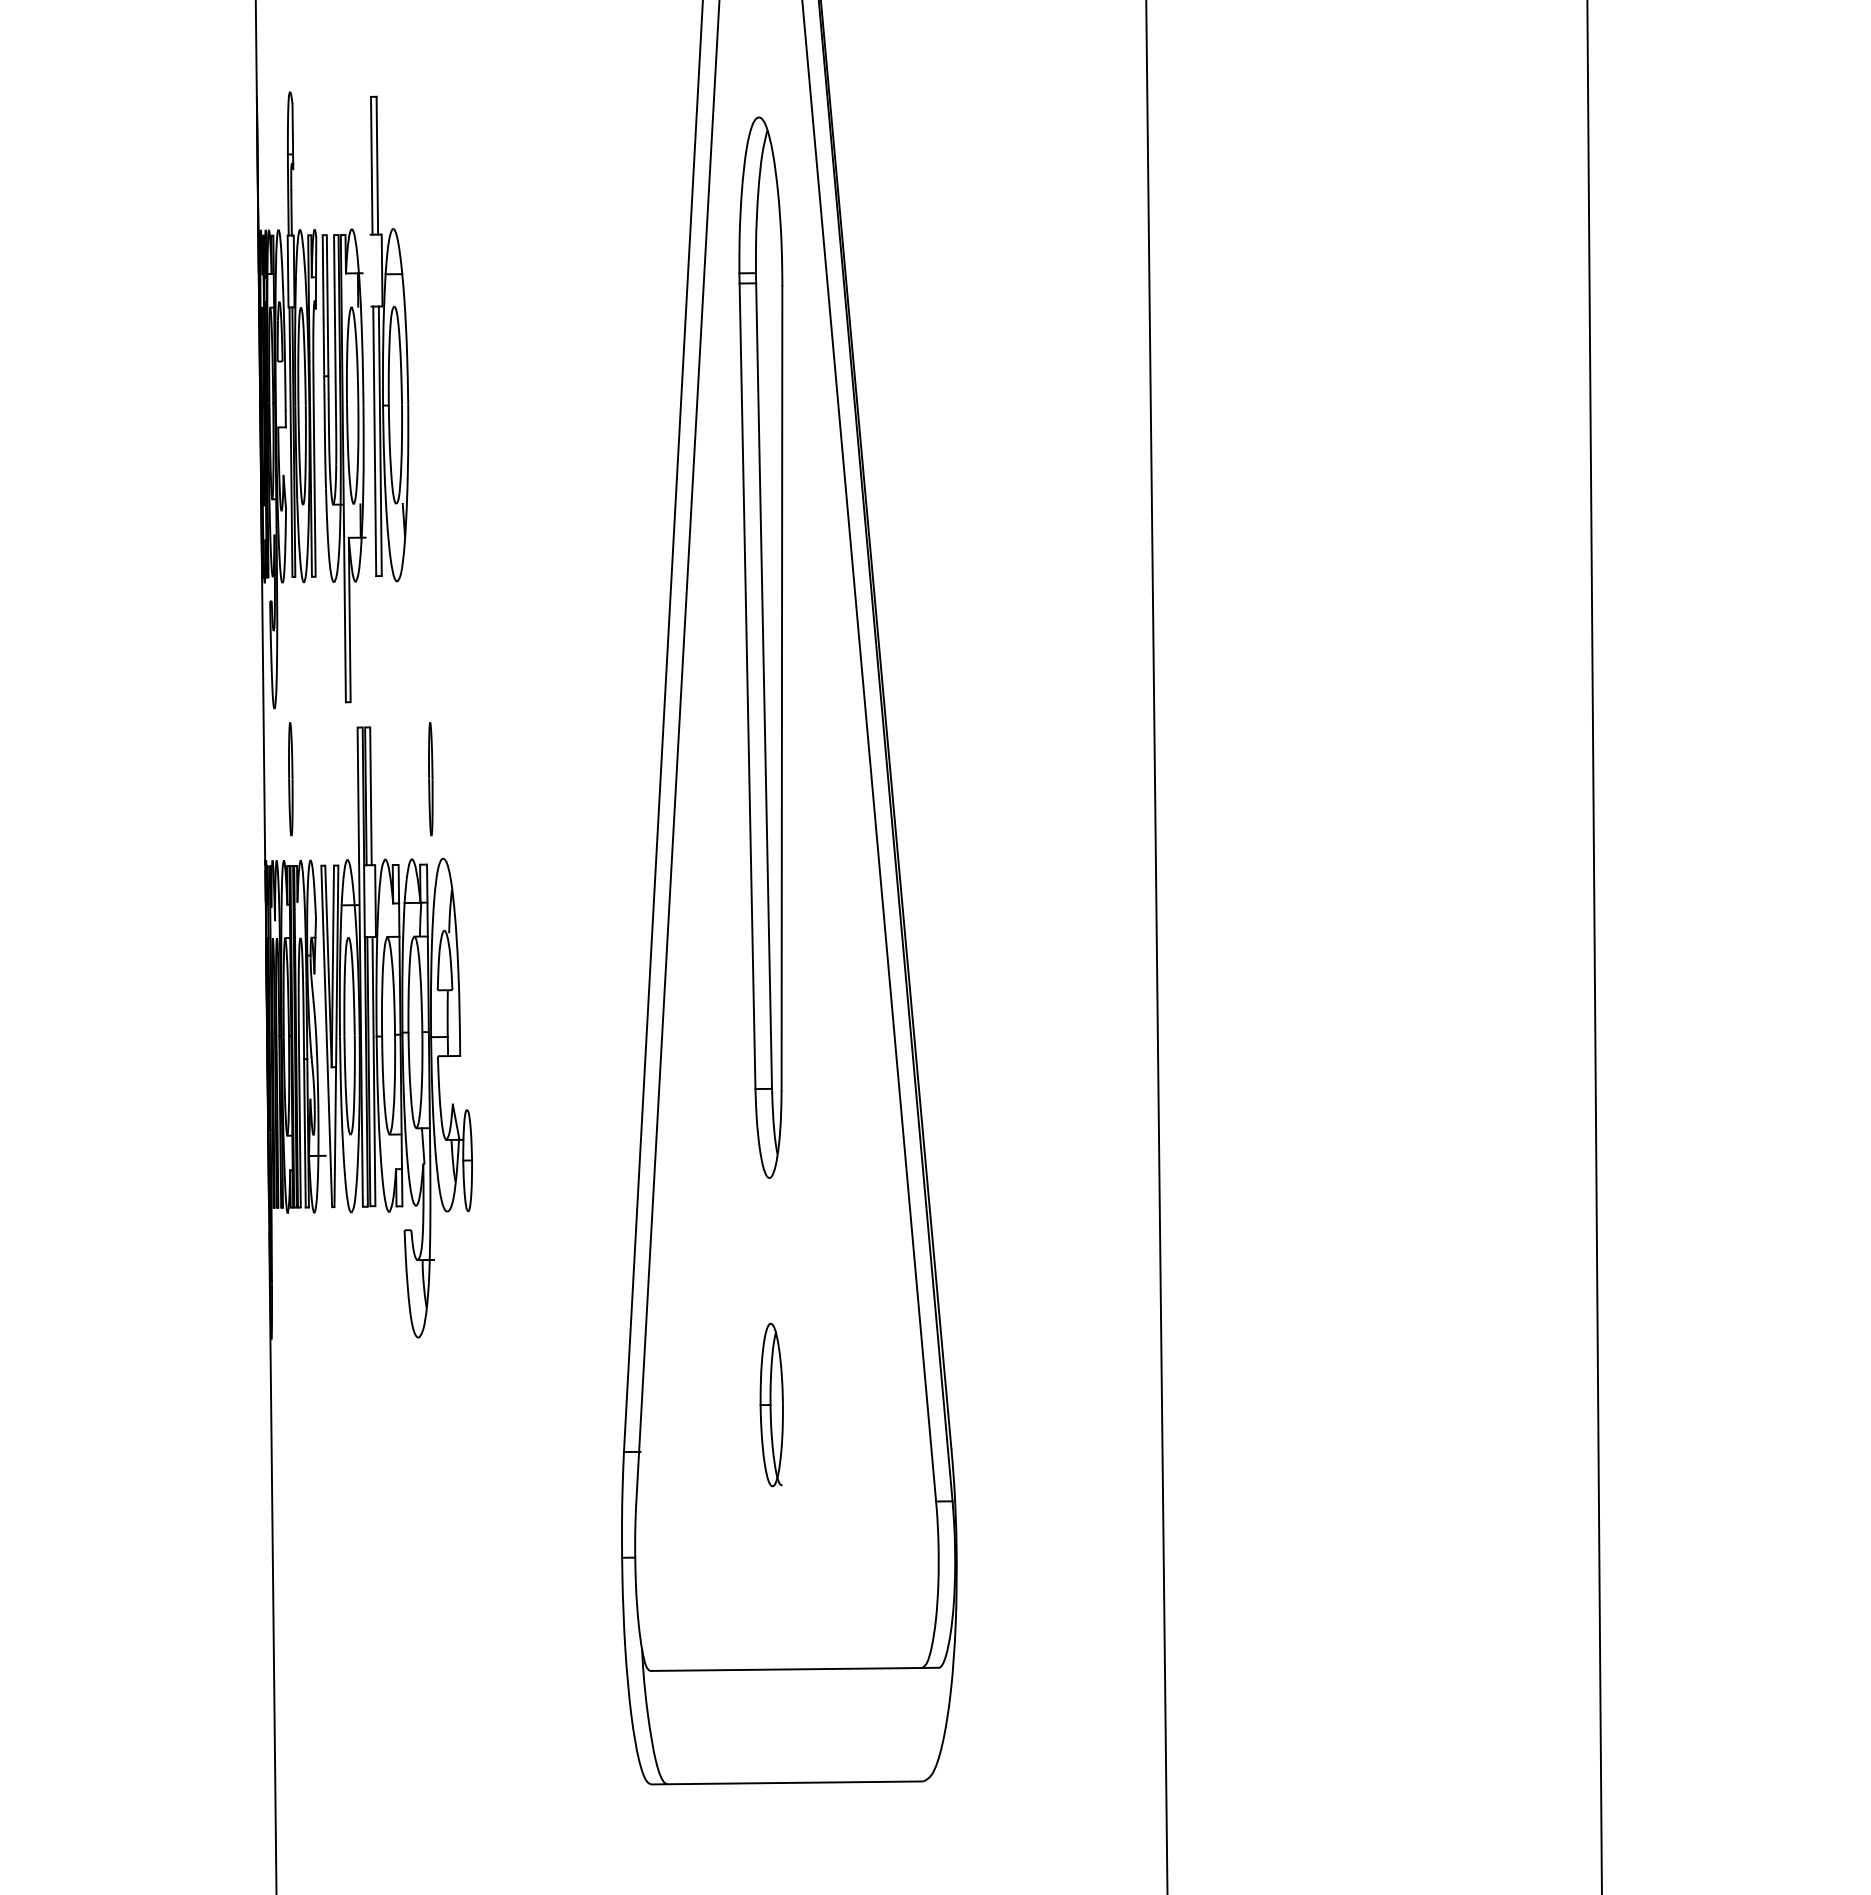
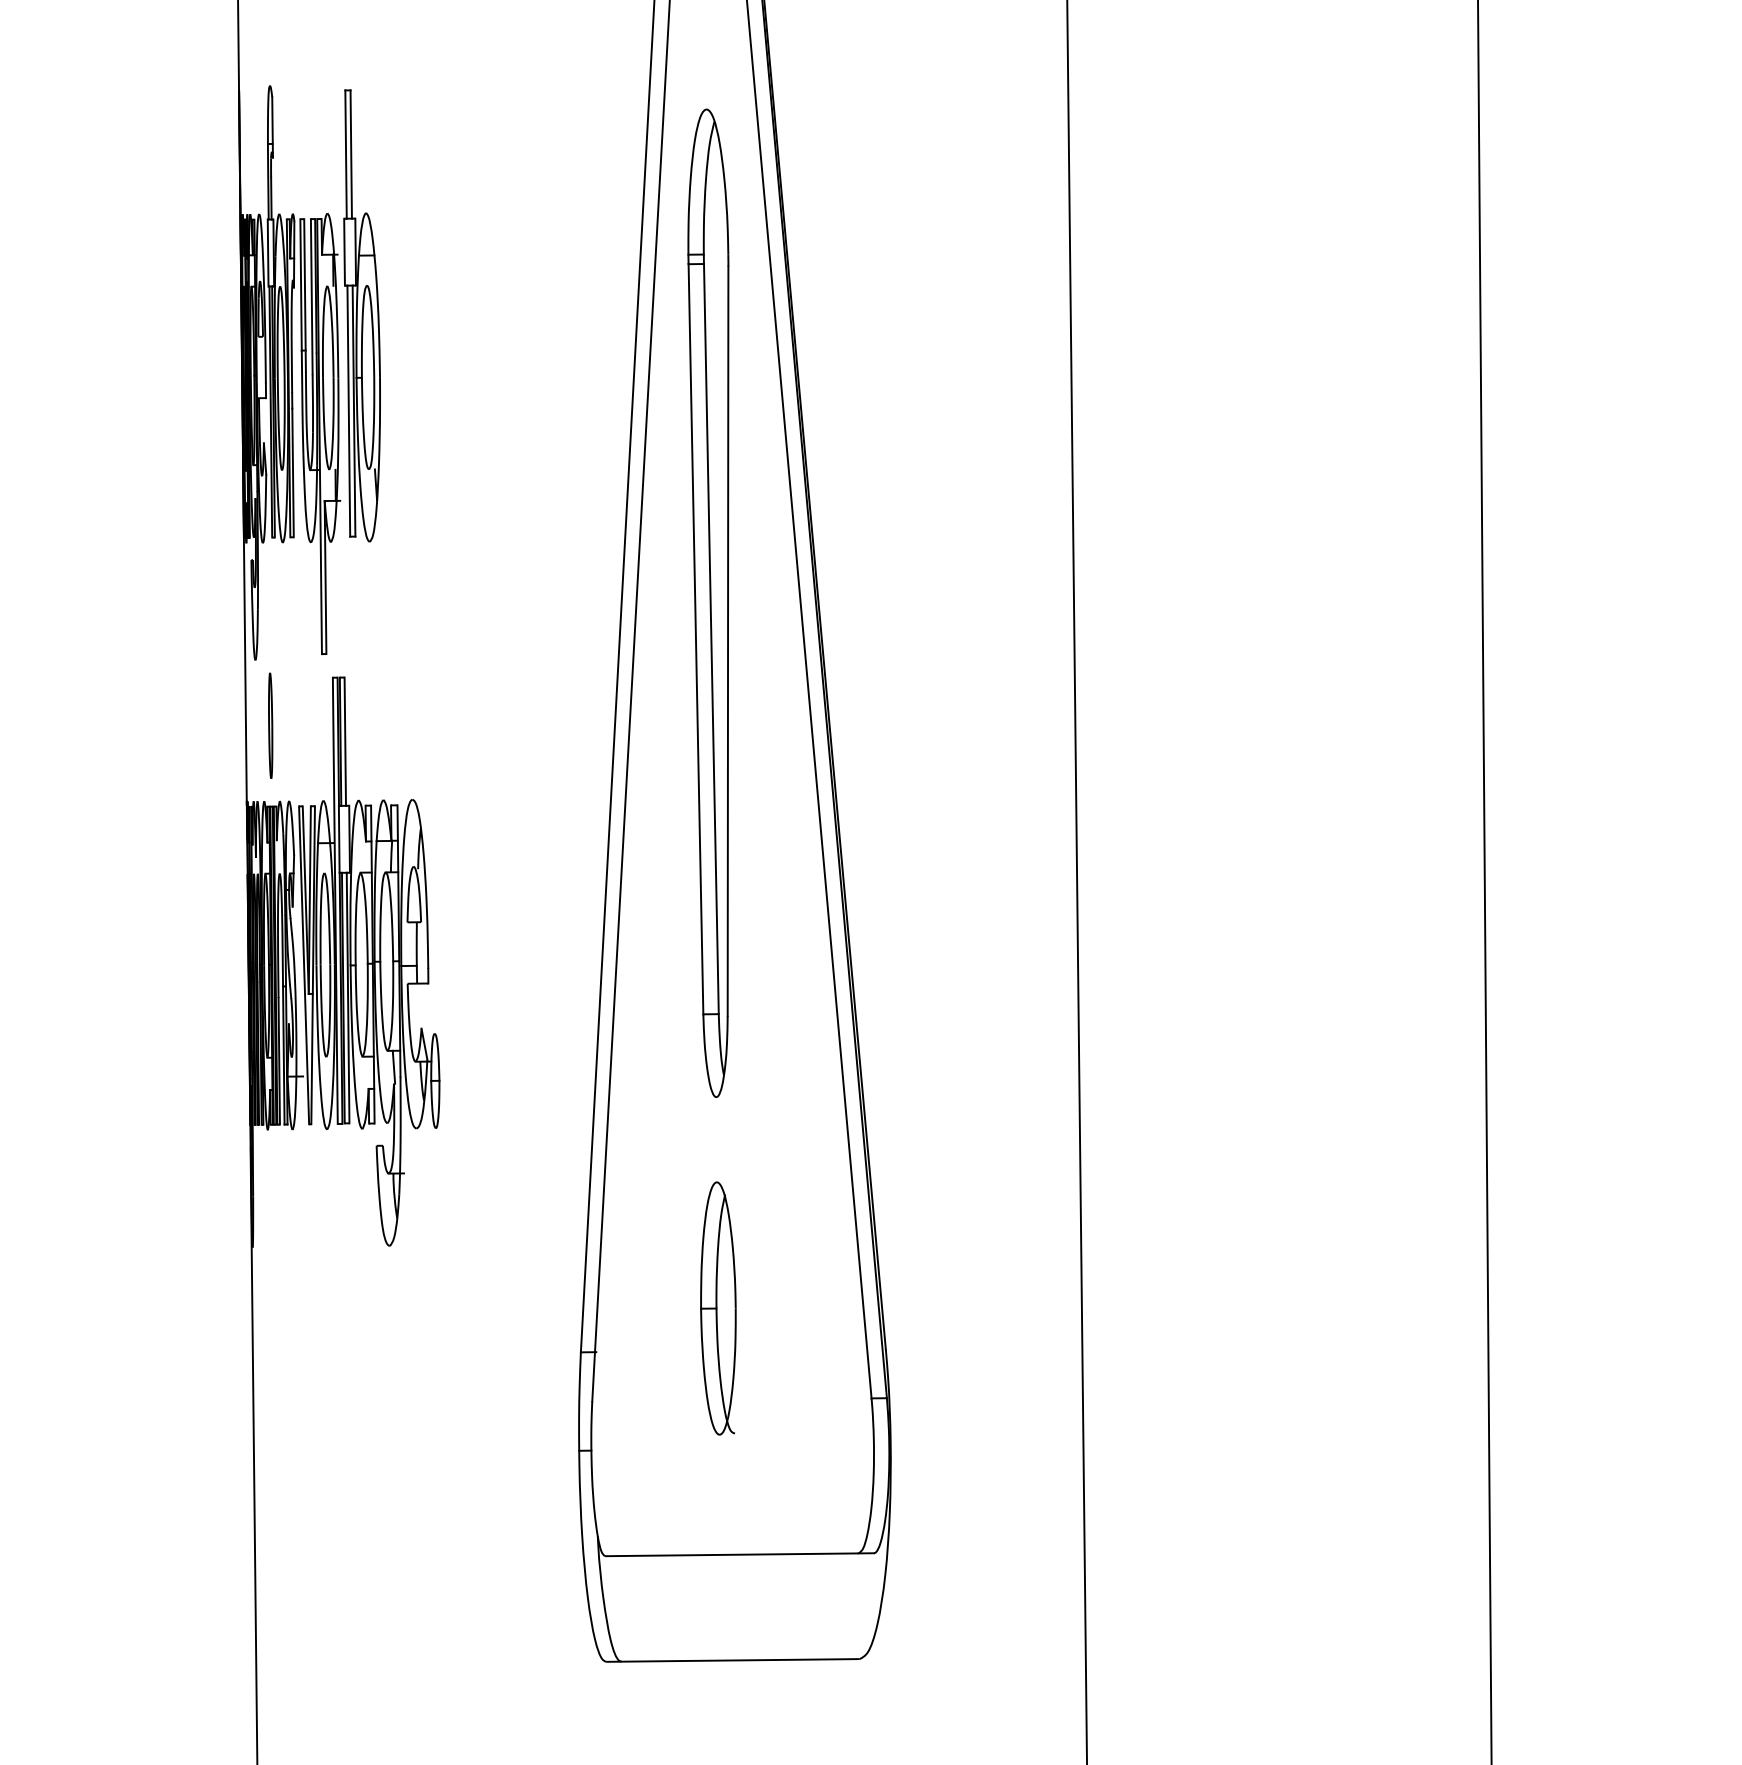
line: (369, 270) -> (343, 252), added
part: (430, 779) -> (400, 726), removed
part: (771, 1404) -> (718, 1308), size x1.67

